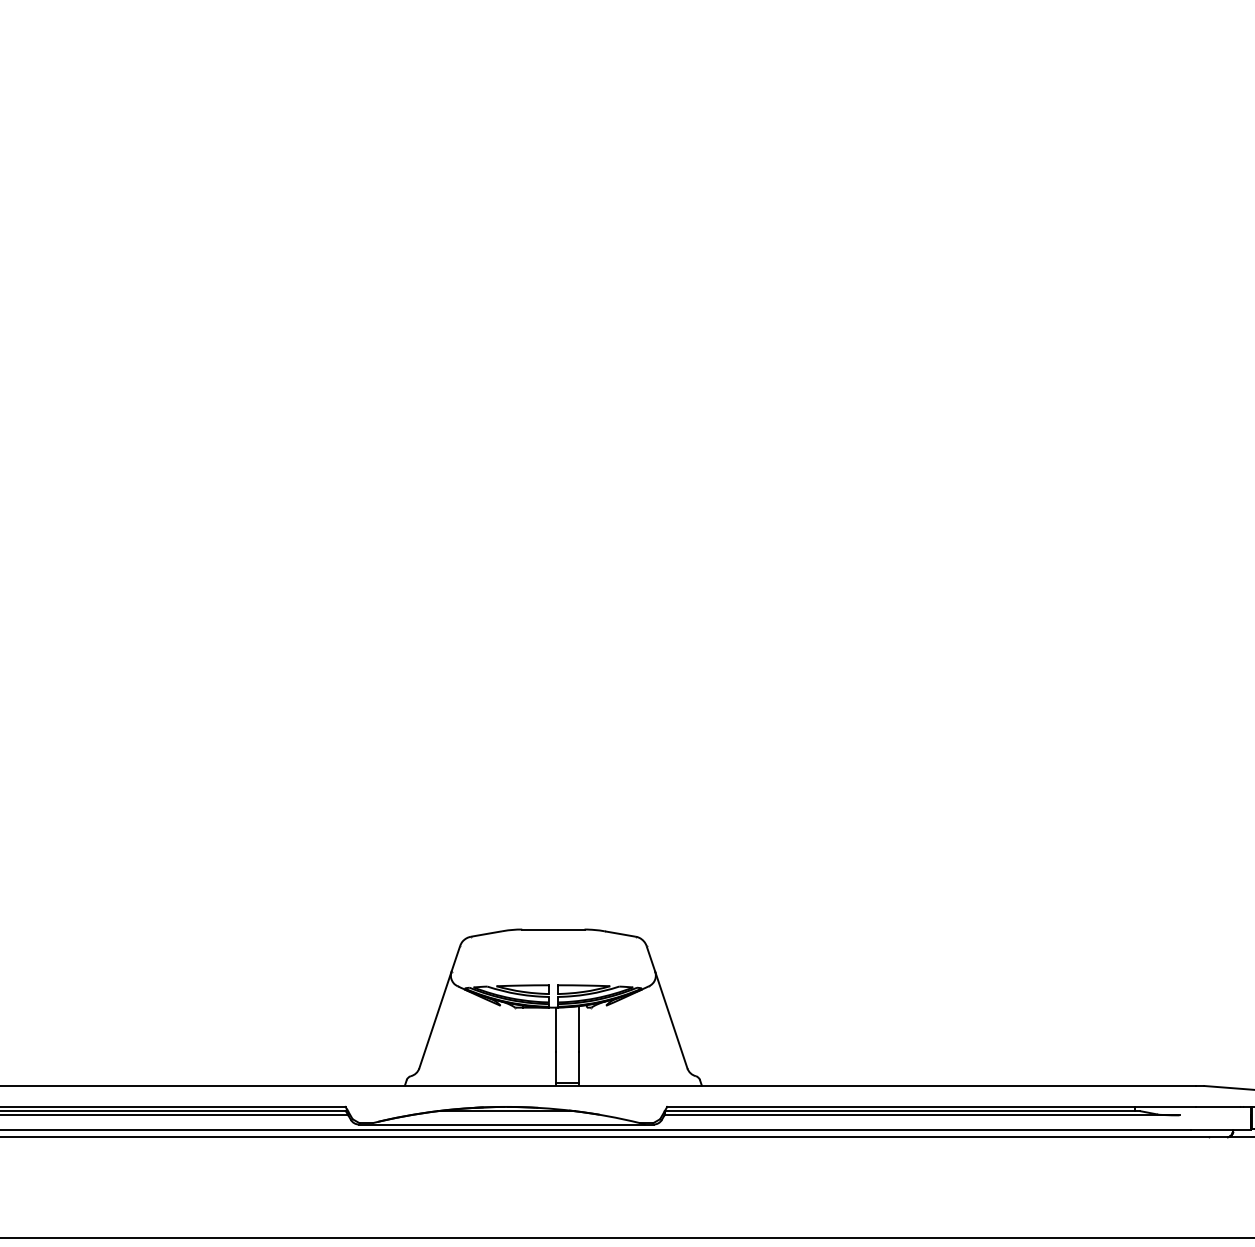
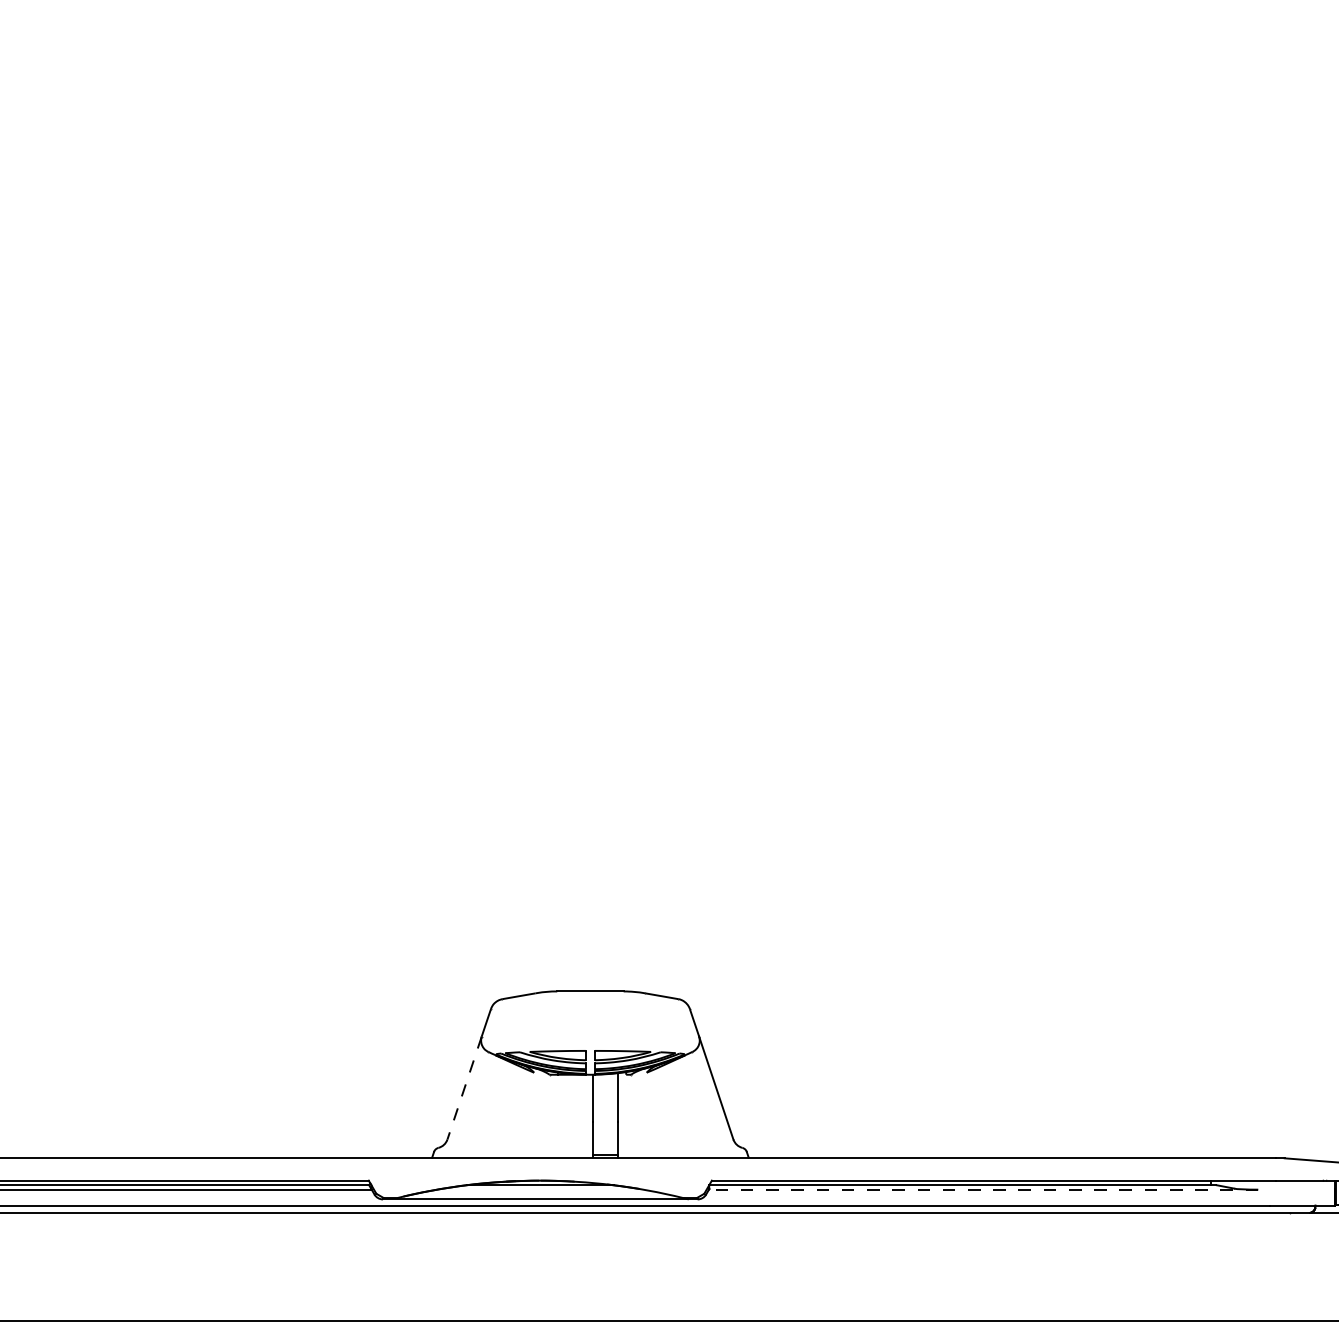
line: (435, 1020) -> (464, 1088), solid -> dashed
line: (921, 1115) -> (983, 1189), solid -> dashed

